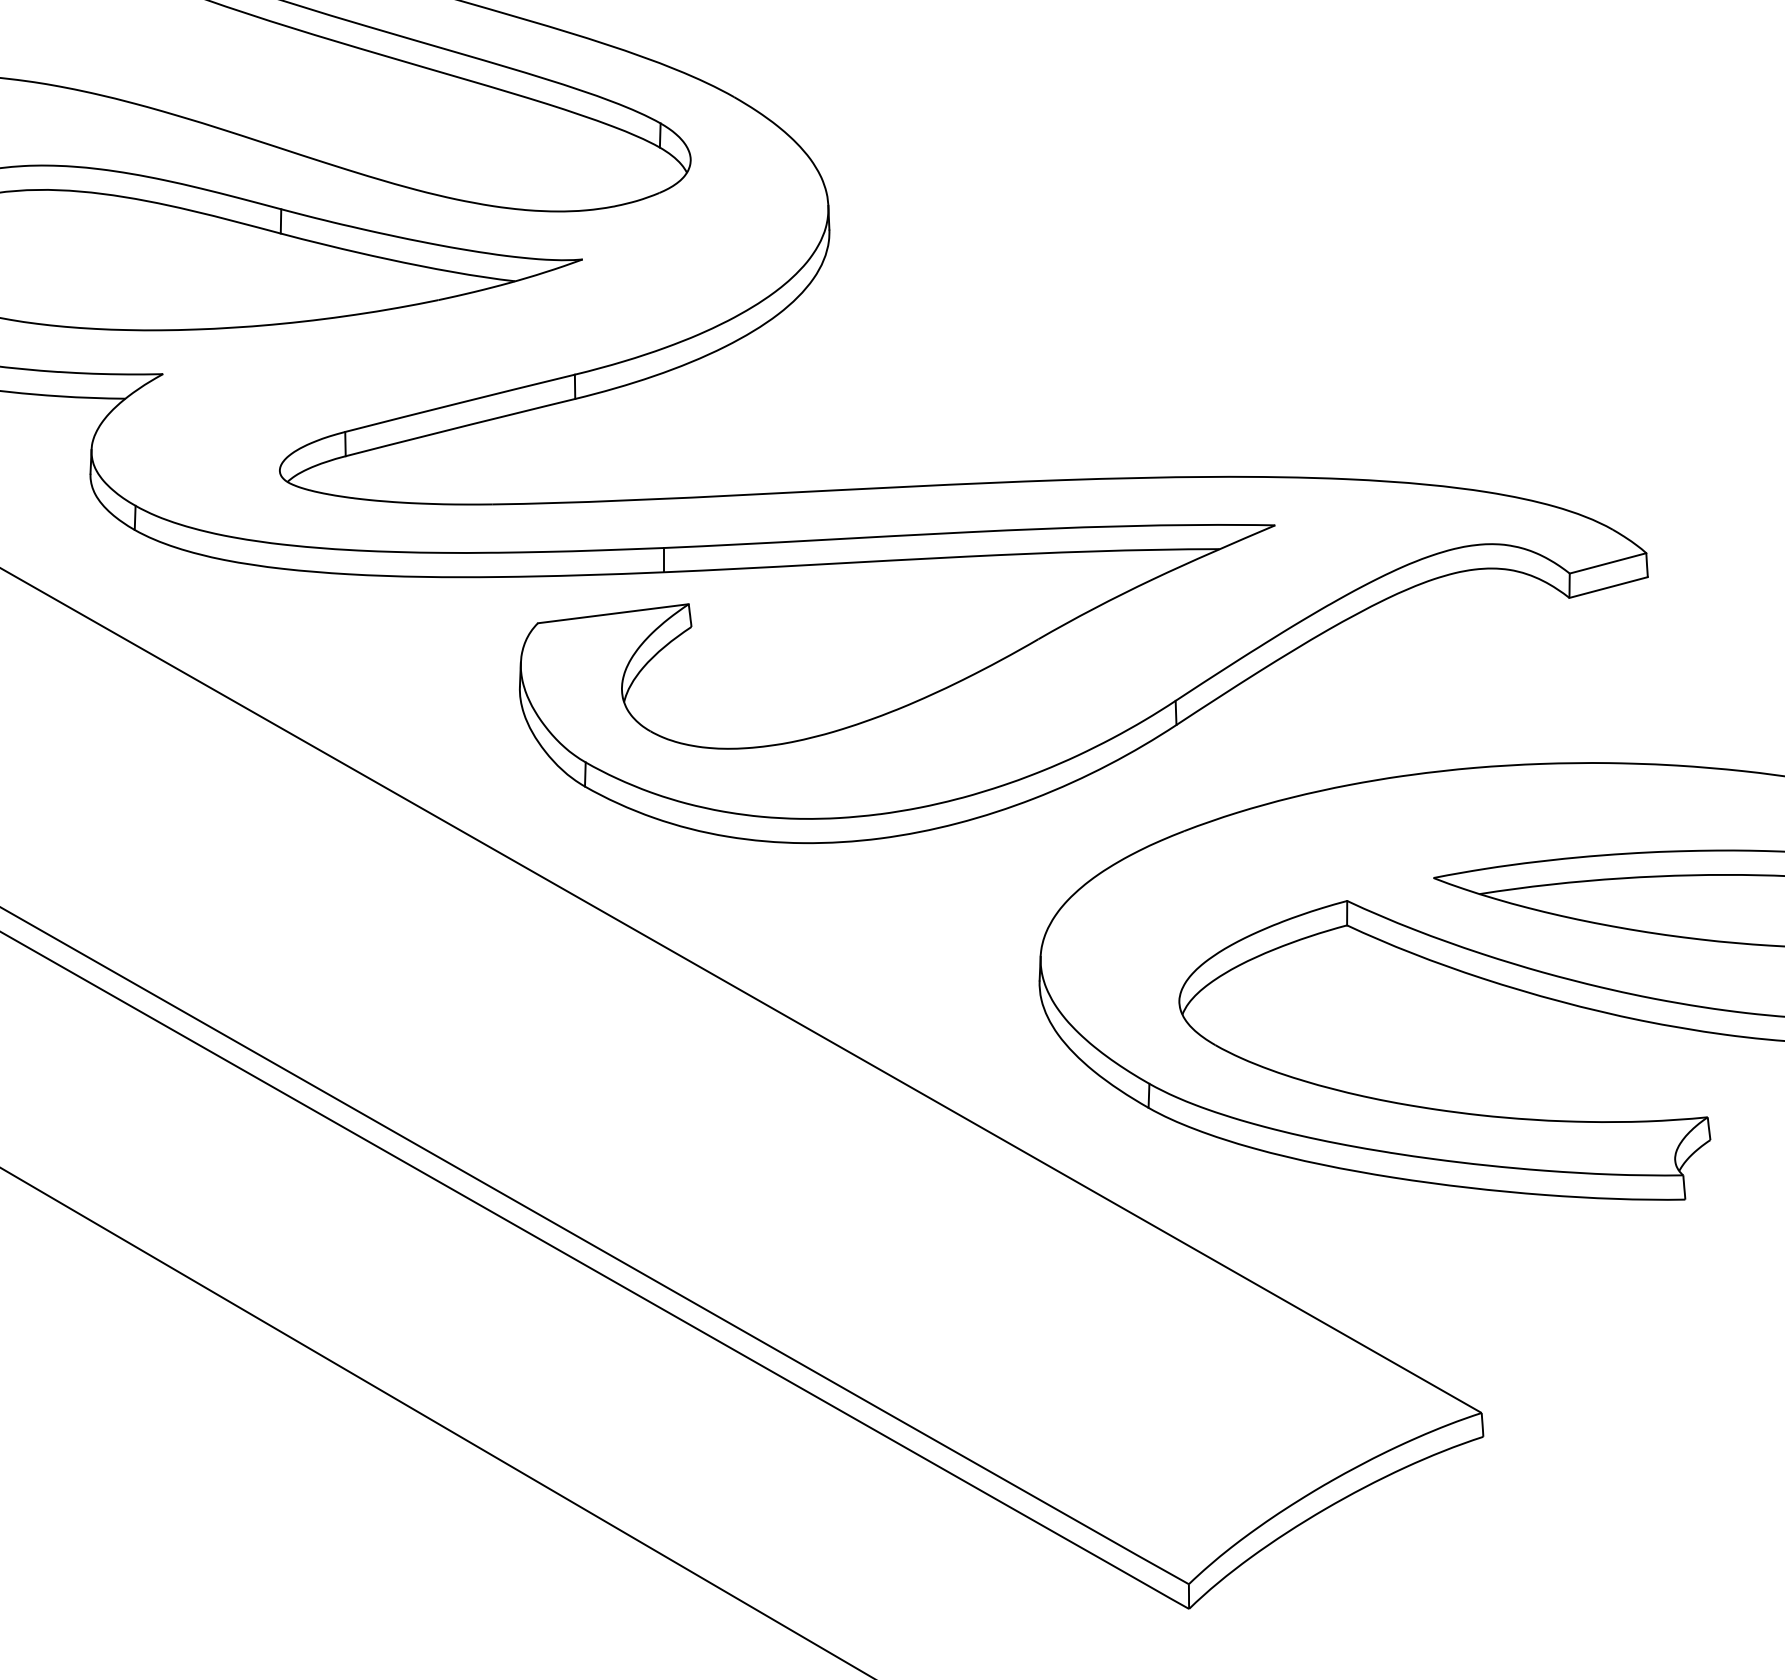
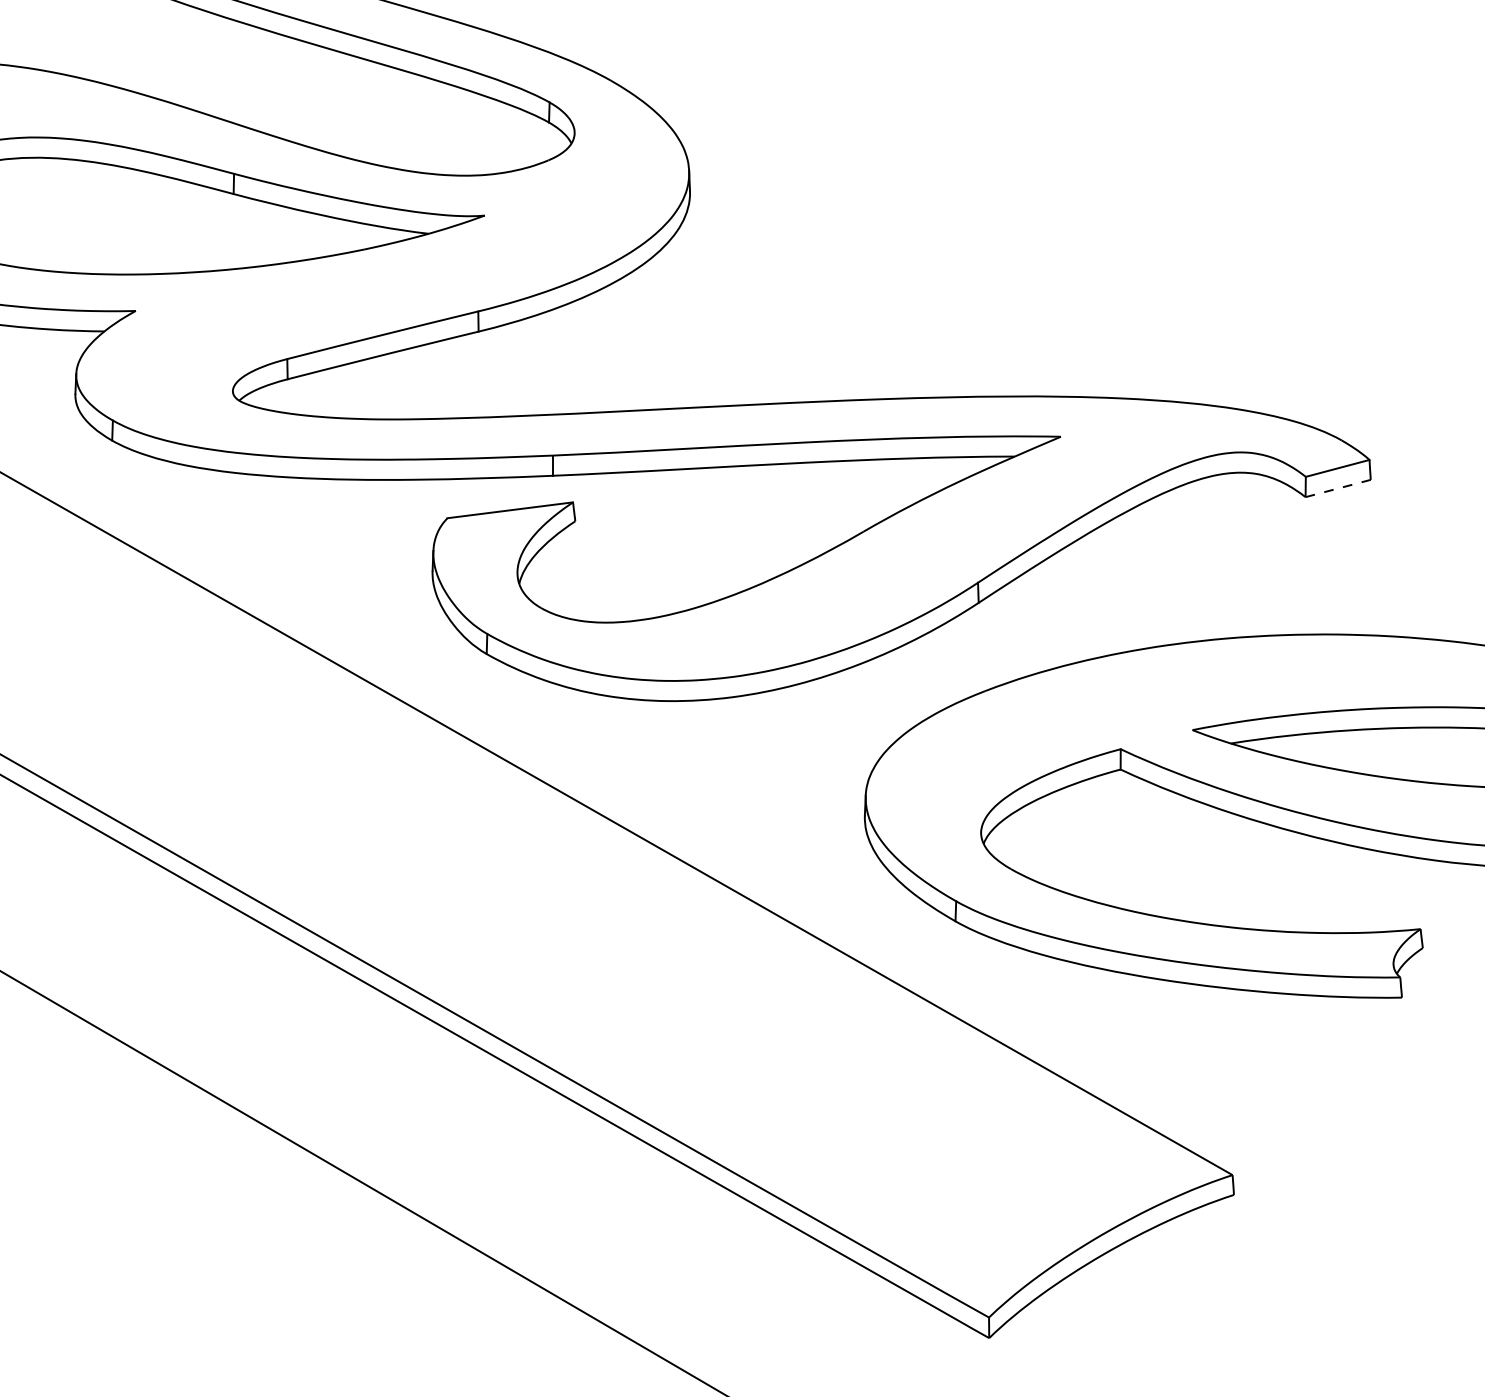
line: (1608, 587) -> (1338, 488), solid -> dashed

